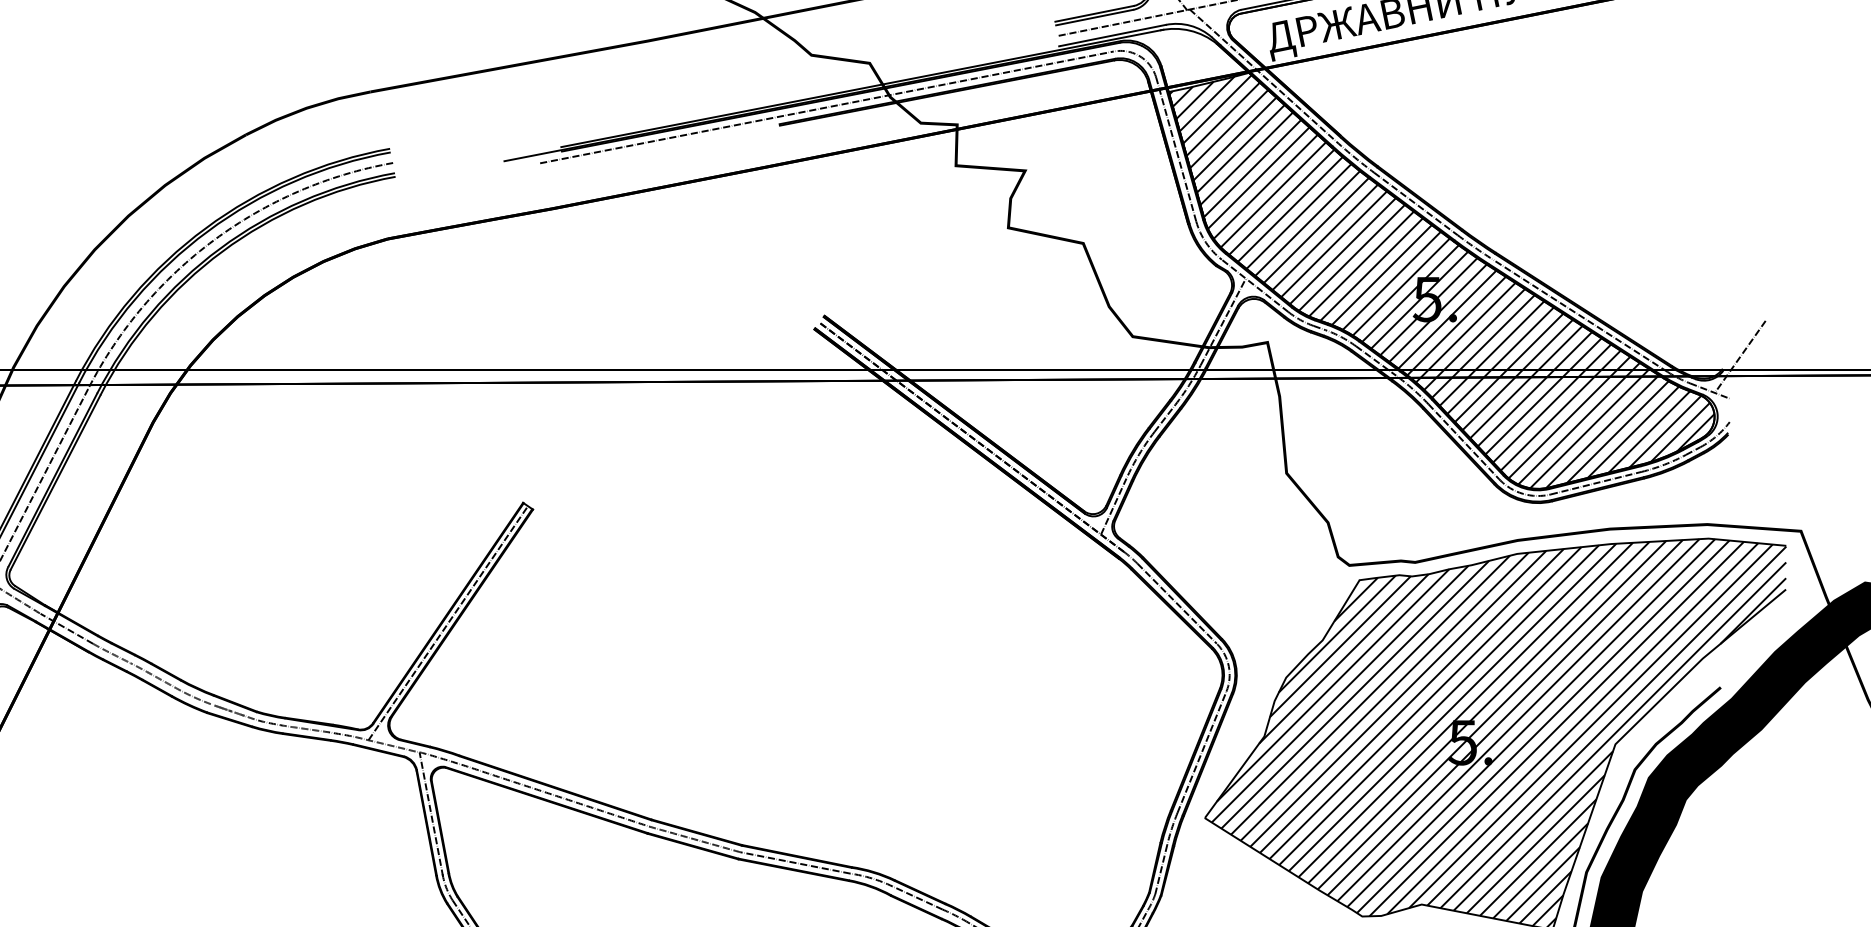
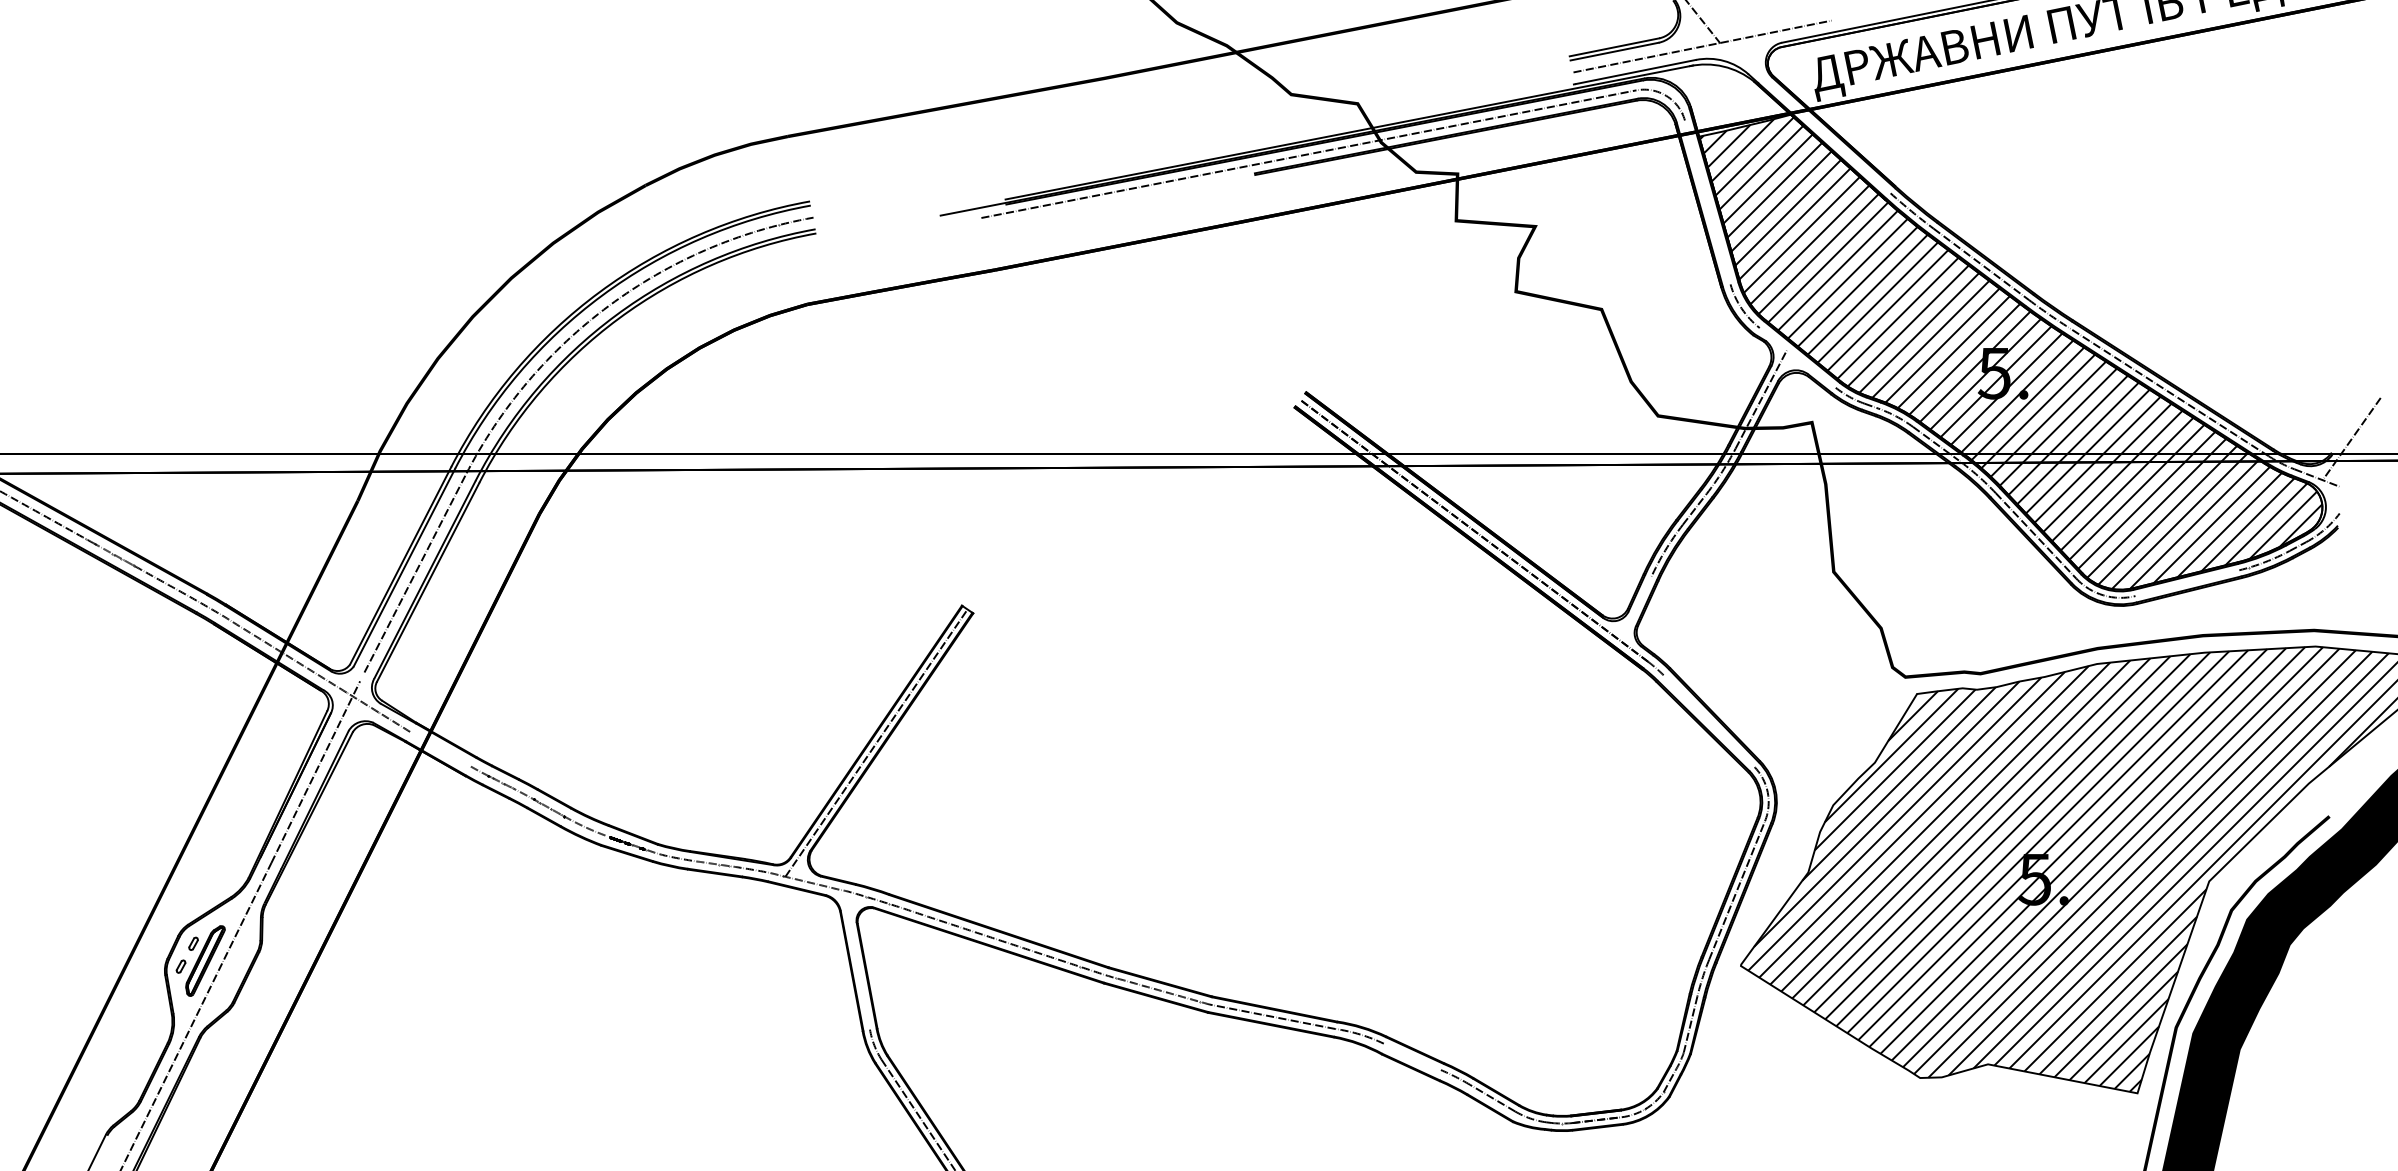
line: (1262, 75) -> (1806, 117), removed
line: (1176, 149) -> (1707, 202), removed
line: (1254, 285) -> (1797, 357), removed
line: (1596, 483) -> (2187, 583), removed
line: (1112, 506) -> (1635, 609), removed
line: (1176, 603) -> (1708, 720), removed
line: (66, 628) -> (440, 749), removed
line: (430, 814) -> (856, 961), removed
line: (916, 897) -> (1411, 1056), removed

